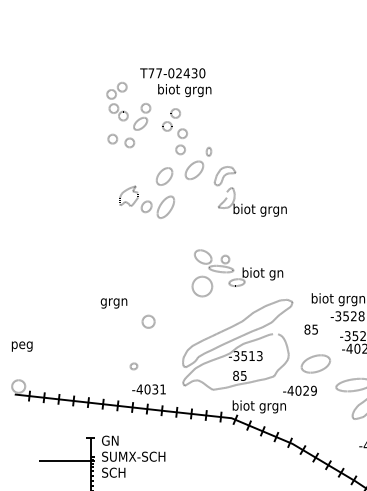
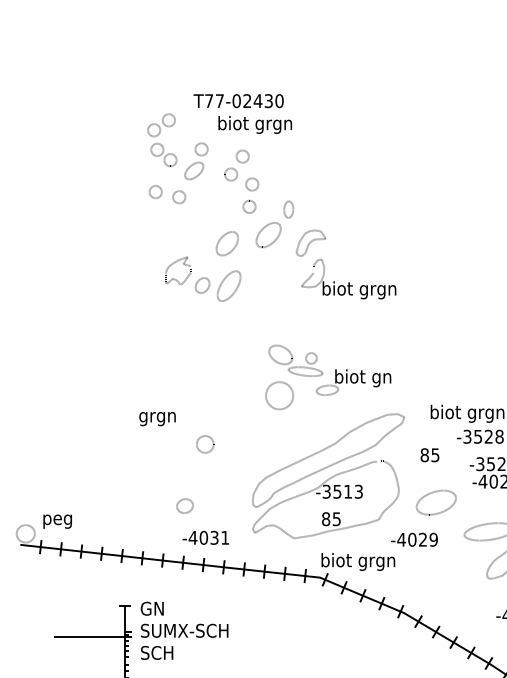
part: (208, 151) -> (288, 209), size x1.43
text: (22, 346) -> (57, 521), moved
part: (133, 366) -> (184, 505), size x1.67

